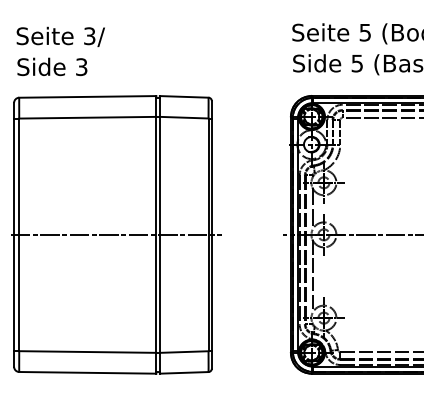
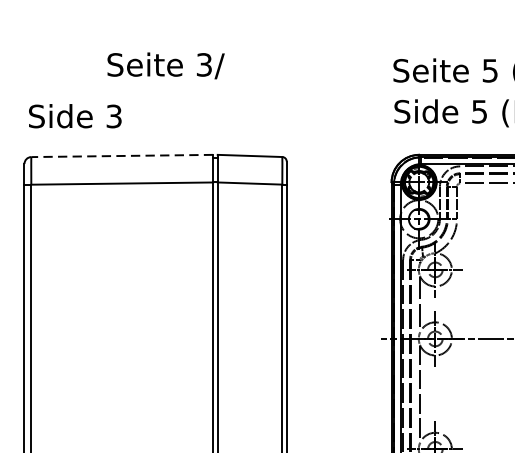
text: (60, 36) -> (165, 65), moved
line: (87, 96) -> (121, 155), solid -> dashed
line: (115, 234) -> (158, 338), removed

